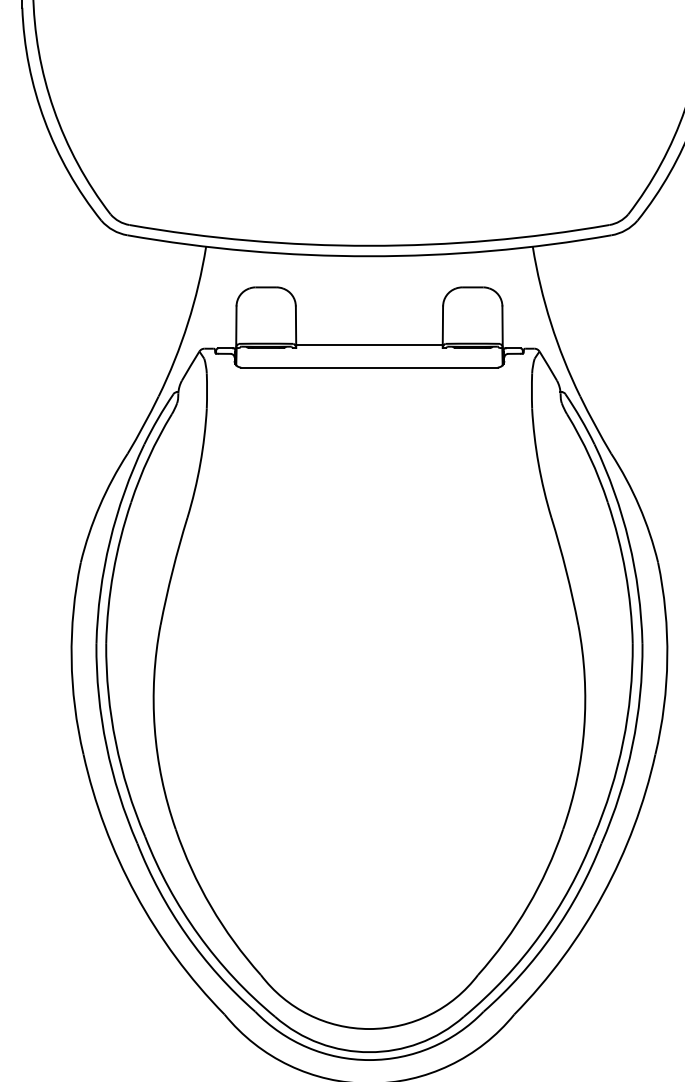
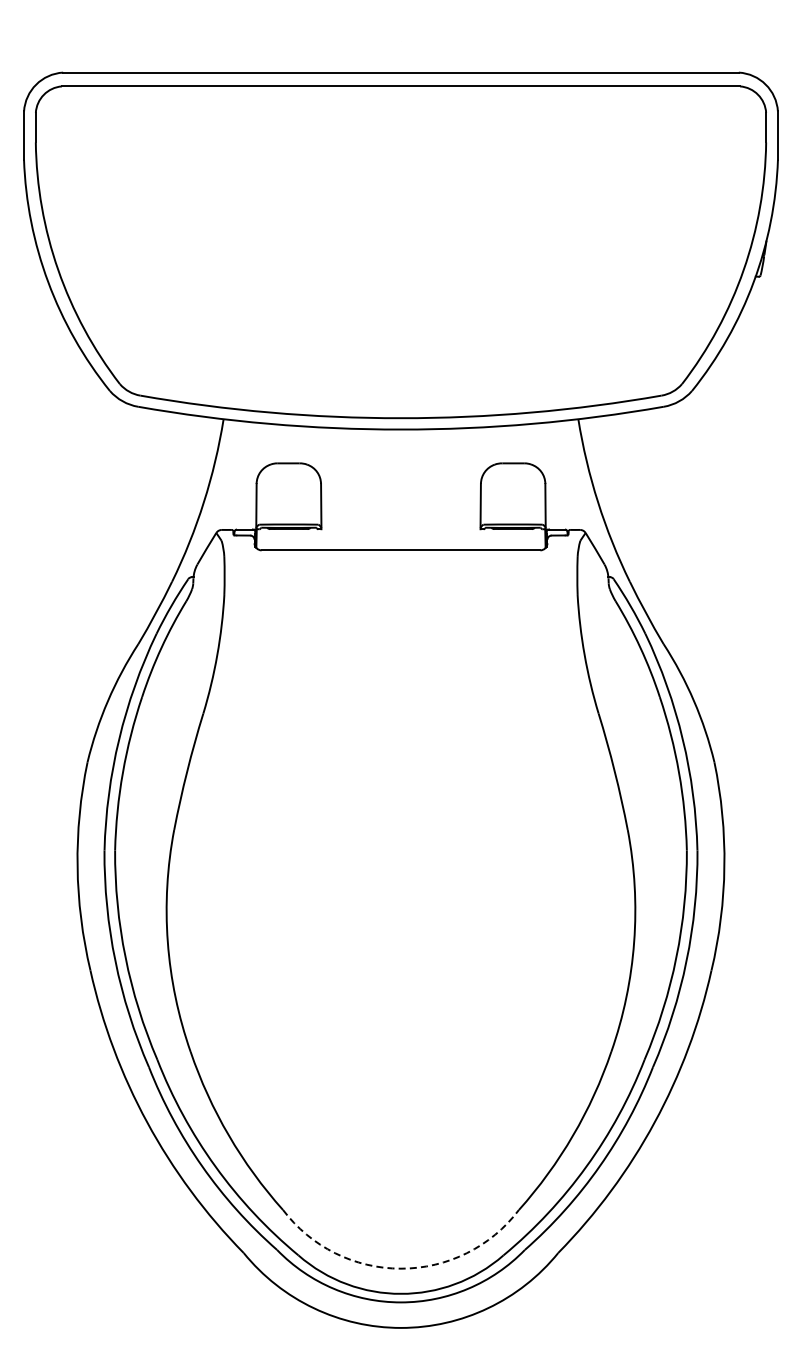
line: (369, 344) -> (400, 525), removed
arc: (369, 1028) -> (401, 1268), solid -> dashed

